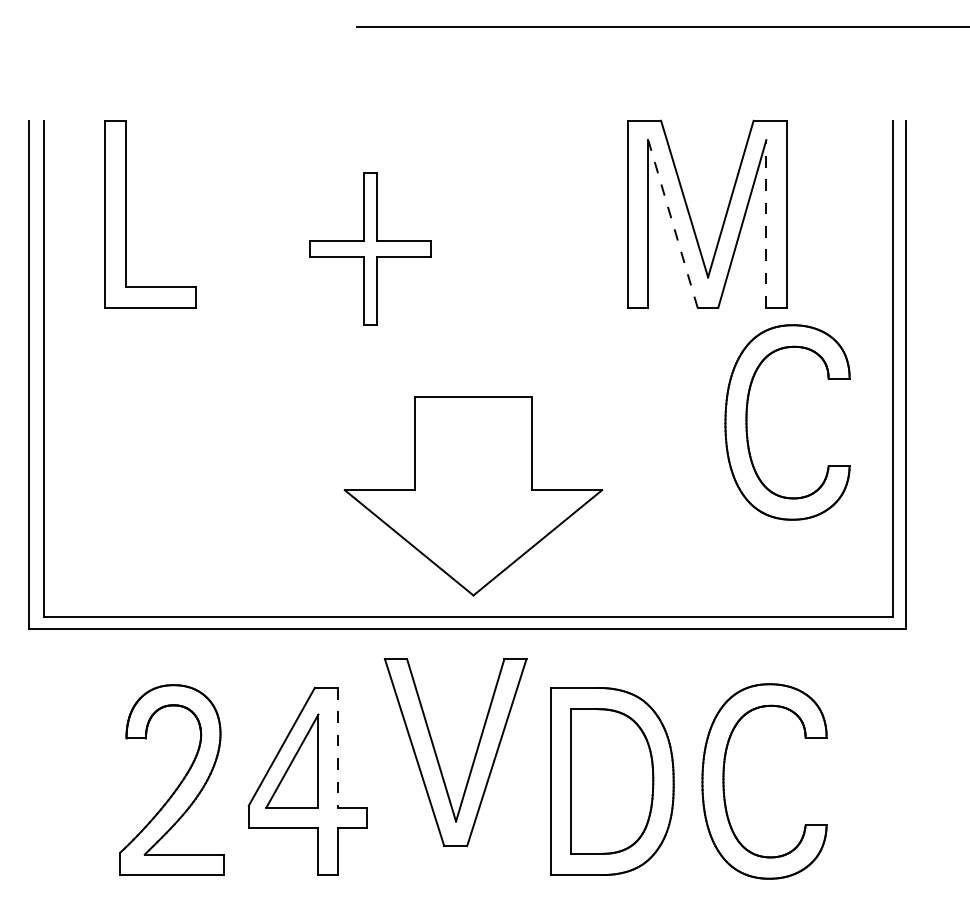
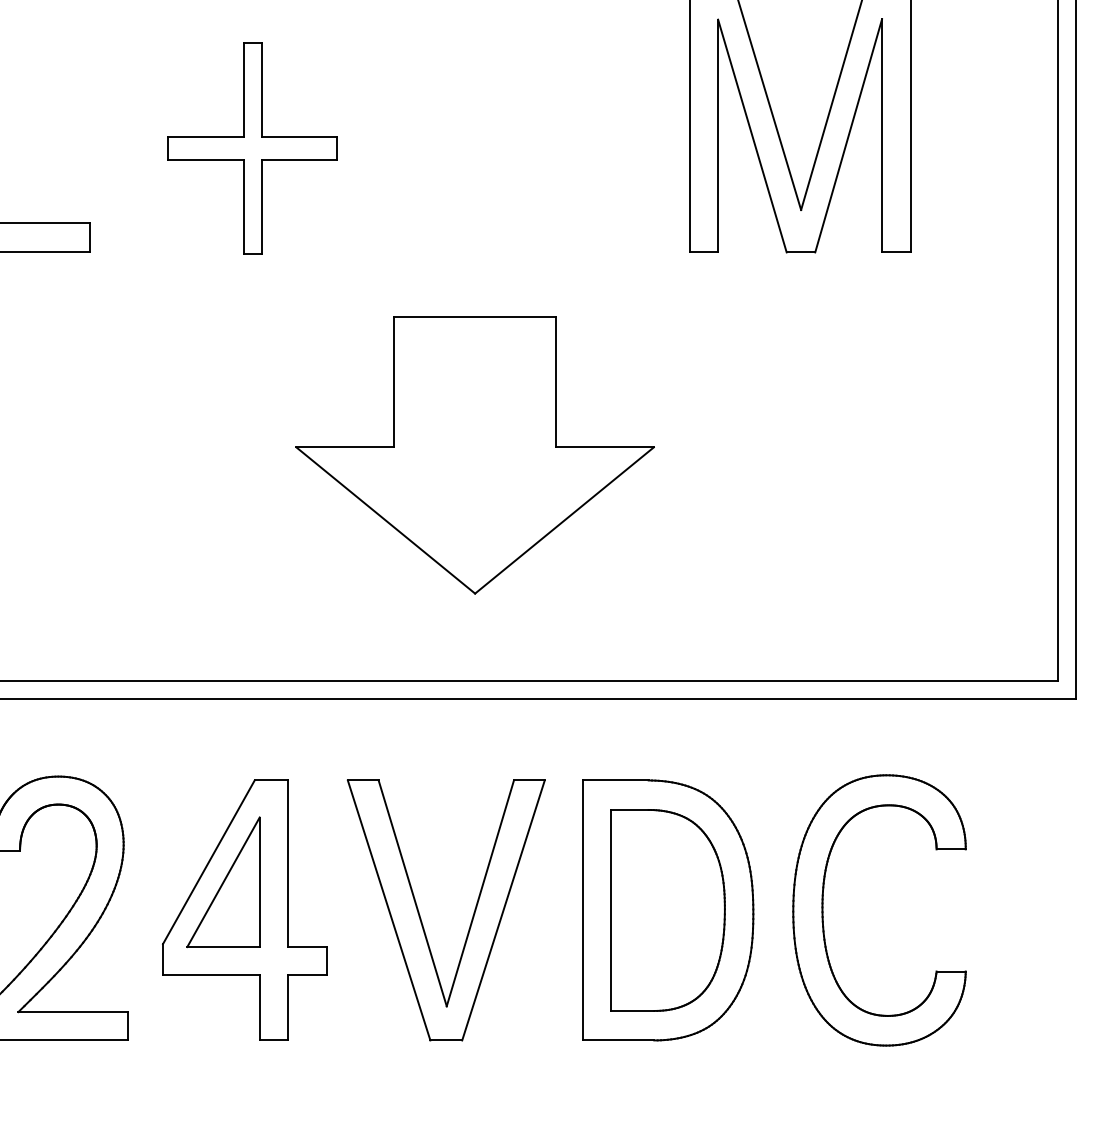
line: (672, 223) -> (751, 135), dashed -> solid
line: (766, 224) -> (882, 136), dashed -> solid
part: (370, 248) -> (252, 147), moved
part: (747, 422) -> (855, 411), removed
part: (473, 496) -> (475, 456), moved
line: (338, 747) -> (287, 863), dashed -> solid
part: (437, 755) -> (420, 914), moved

